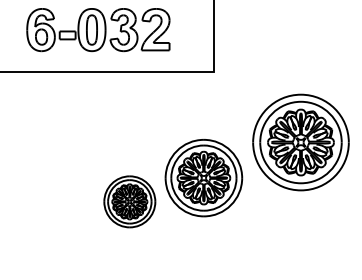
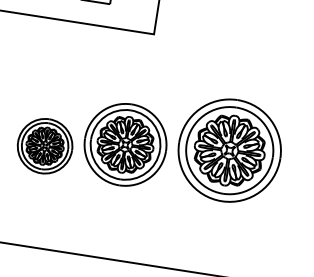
part: (300, 142) -> (229, 150), moved
part: (129, 201) -> (44, 145), moved

